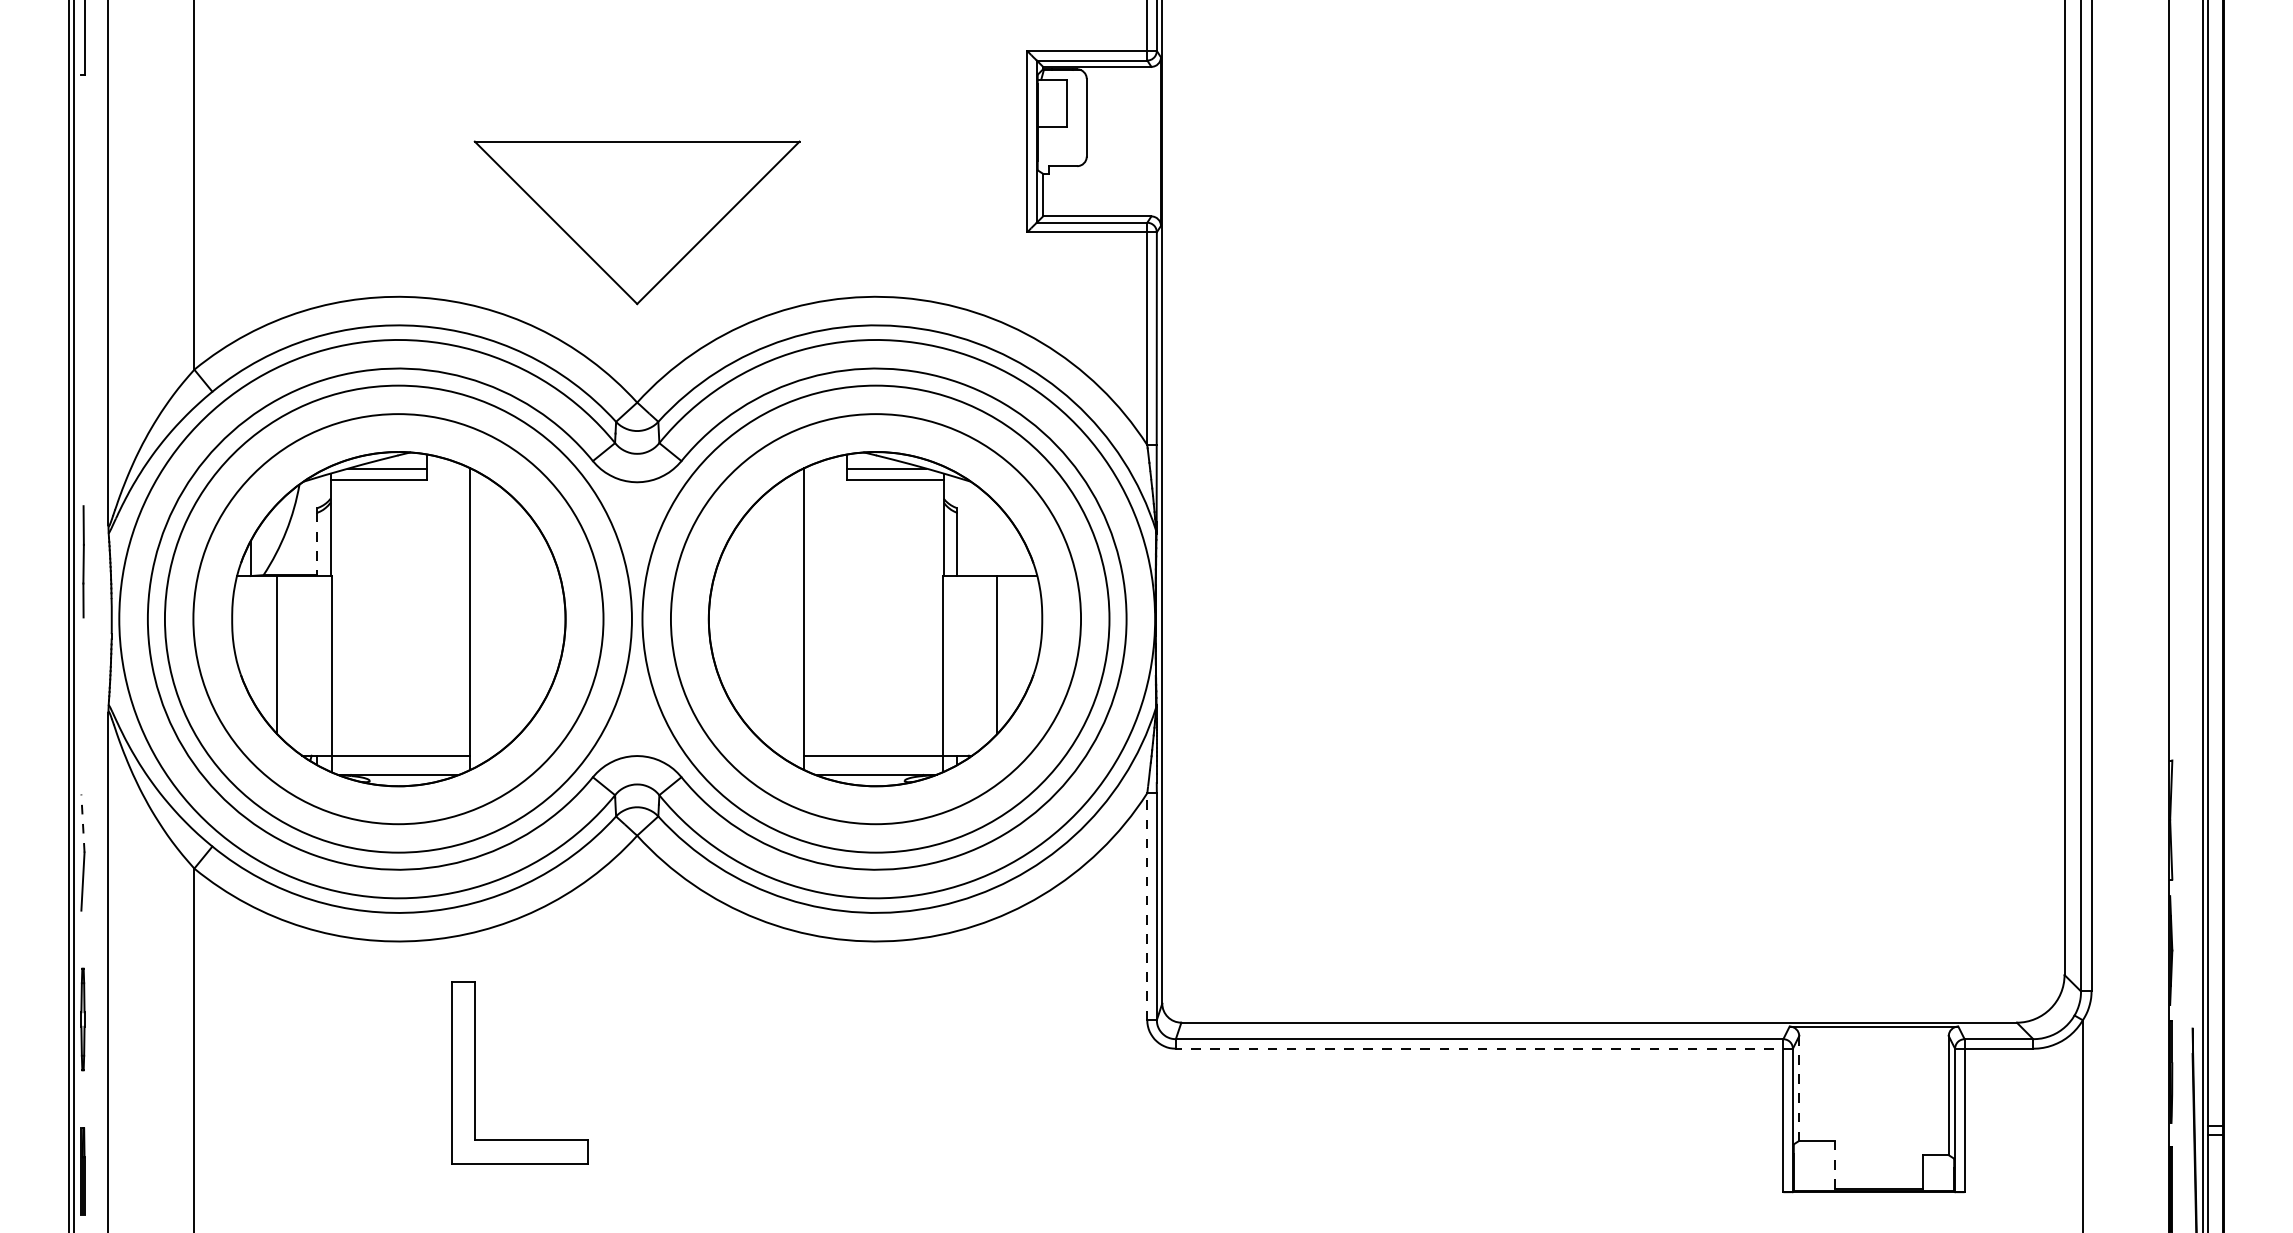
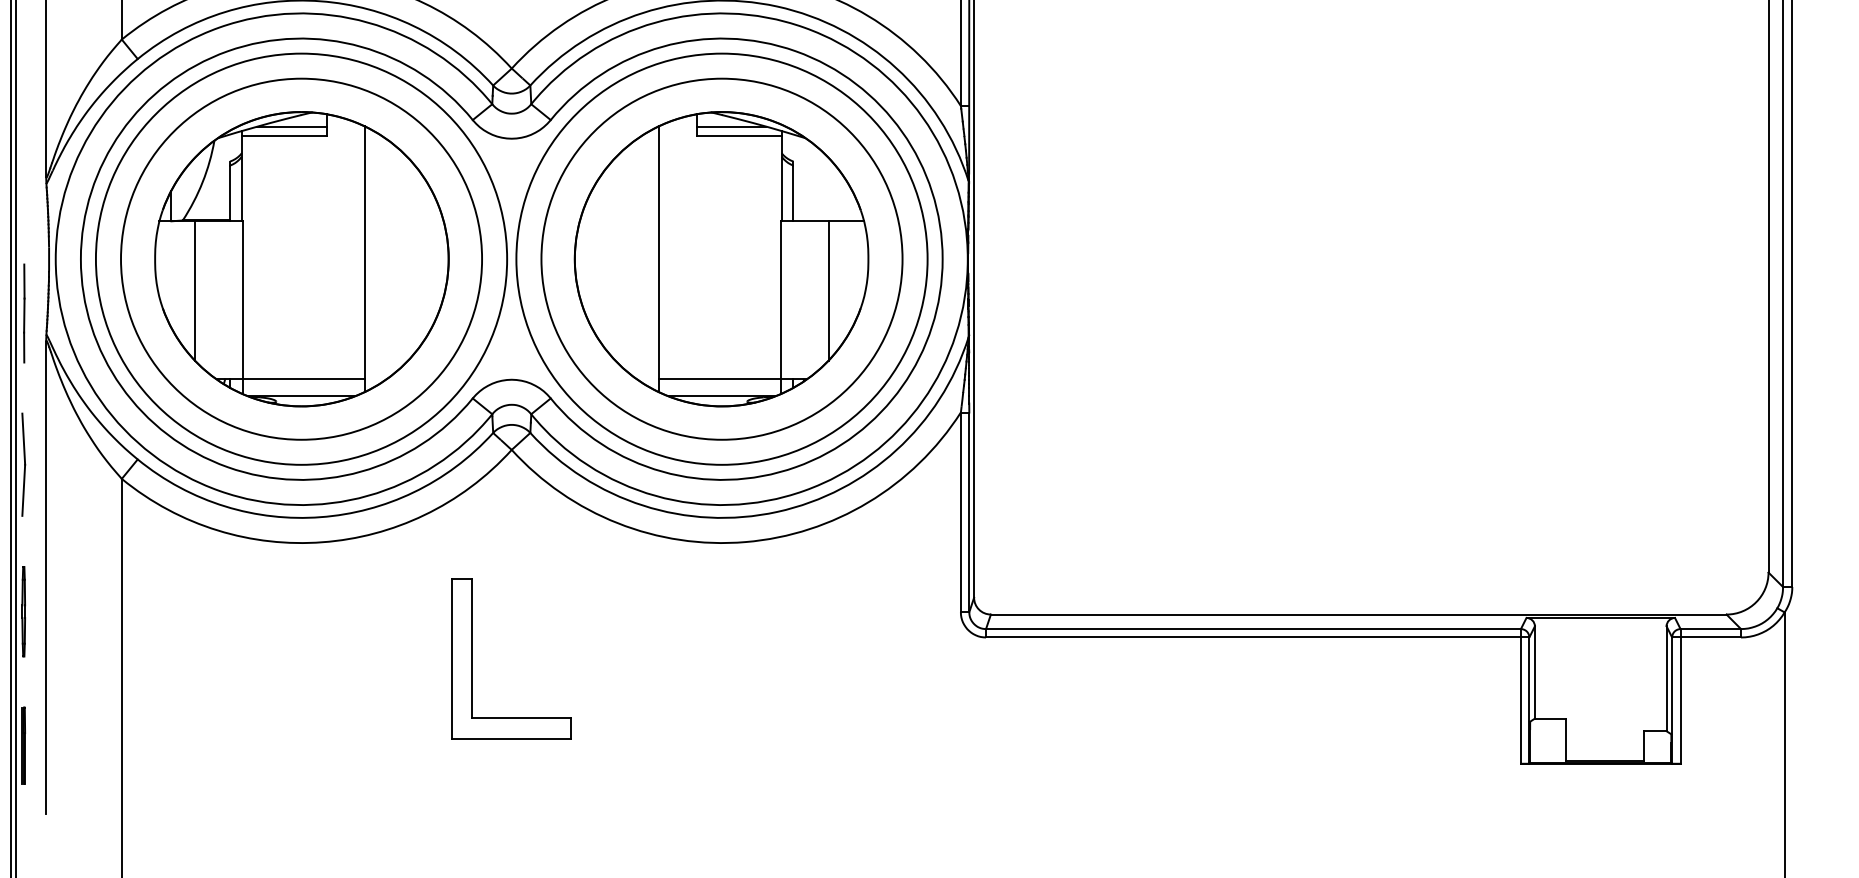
line: (317, 544) -> (230, 193), dashed -> solid
line: (83, 561) -> (24, 313), moved
line: (82, 823) -> (23, 439), dashed -> solid
line: (1147, 906) -> (961, 512), dashed -> solid
line: (1484, 1048) -> (1257, 637), dashed -> solid
part: (475, 1072) -> (472, 658), moved
line: (1799, 1089) -> (1535, 673), dashed -> solid
line: (1834, 1164) -> (1565, 739), dashed -> solid

